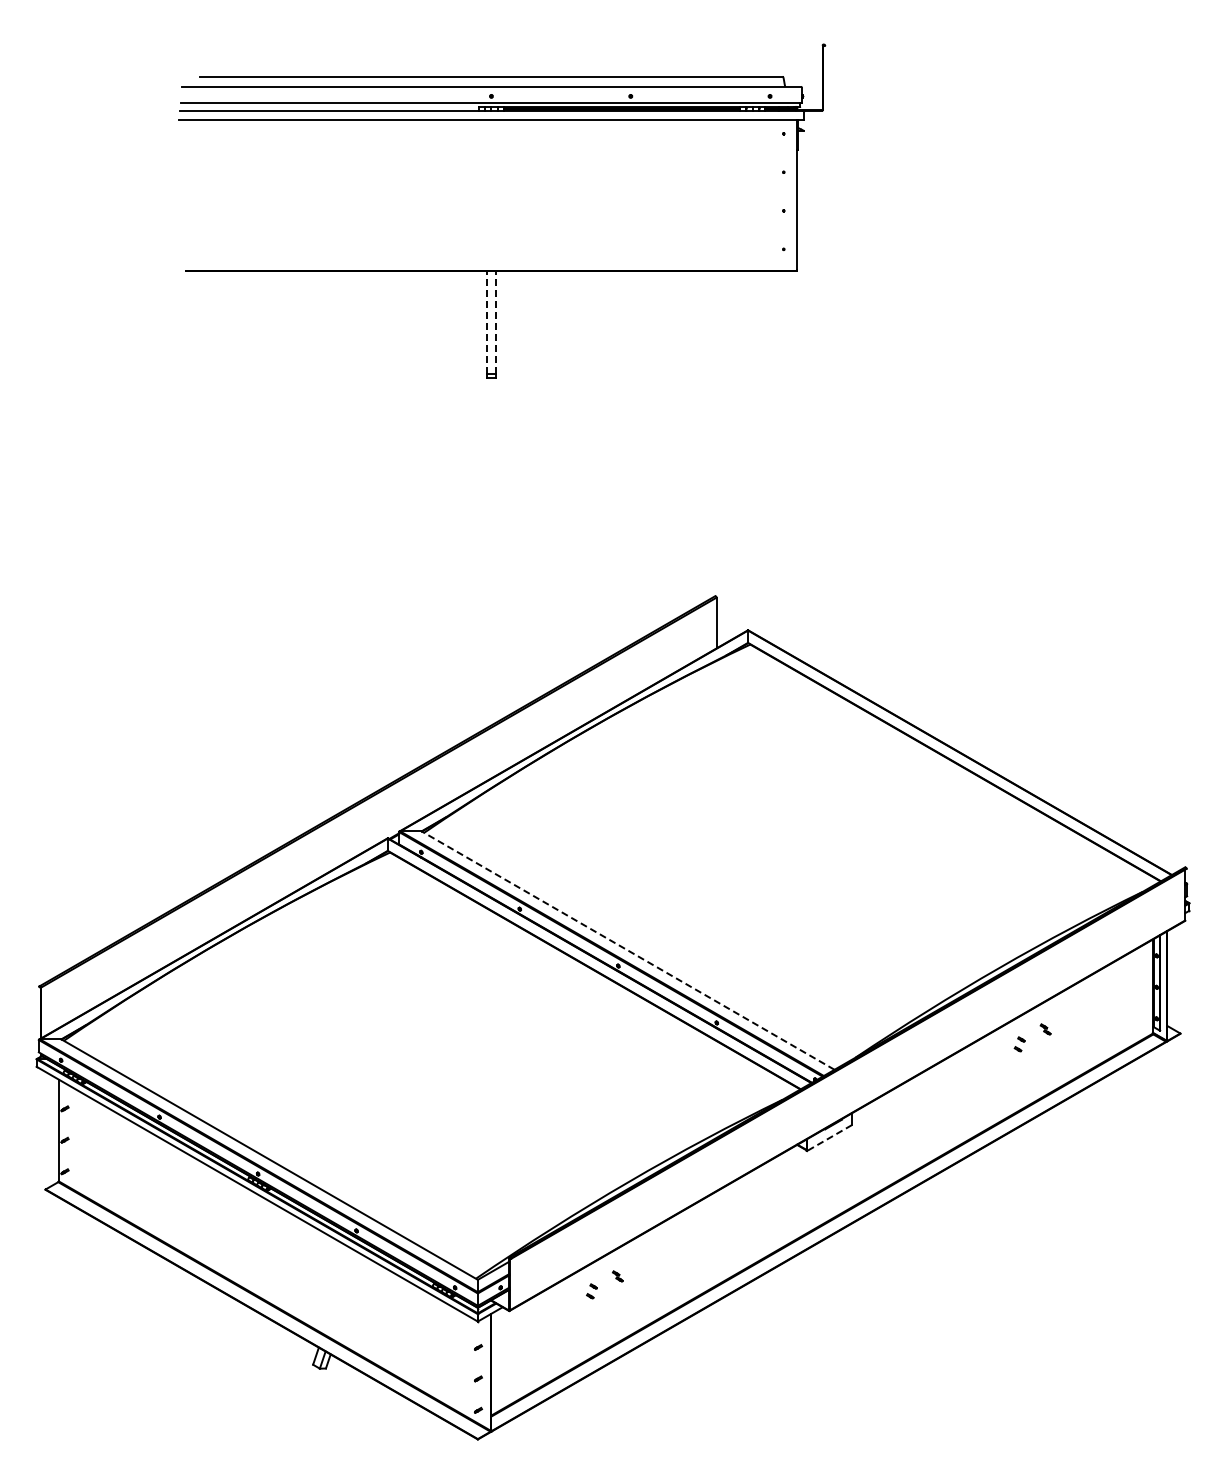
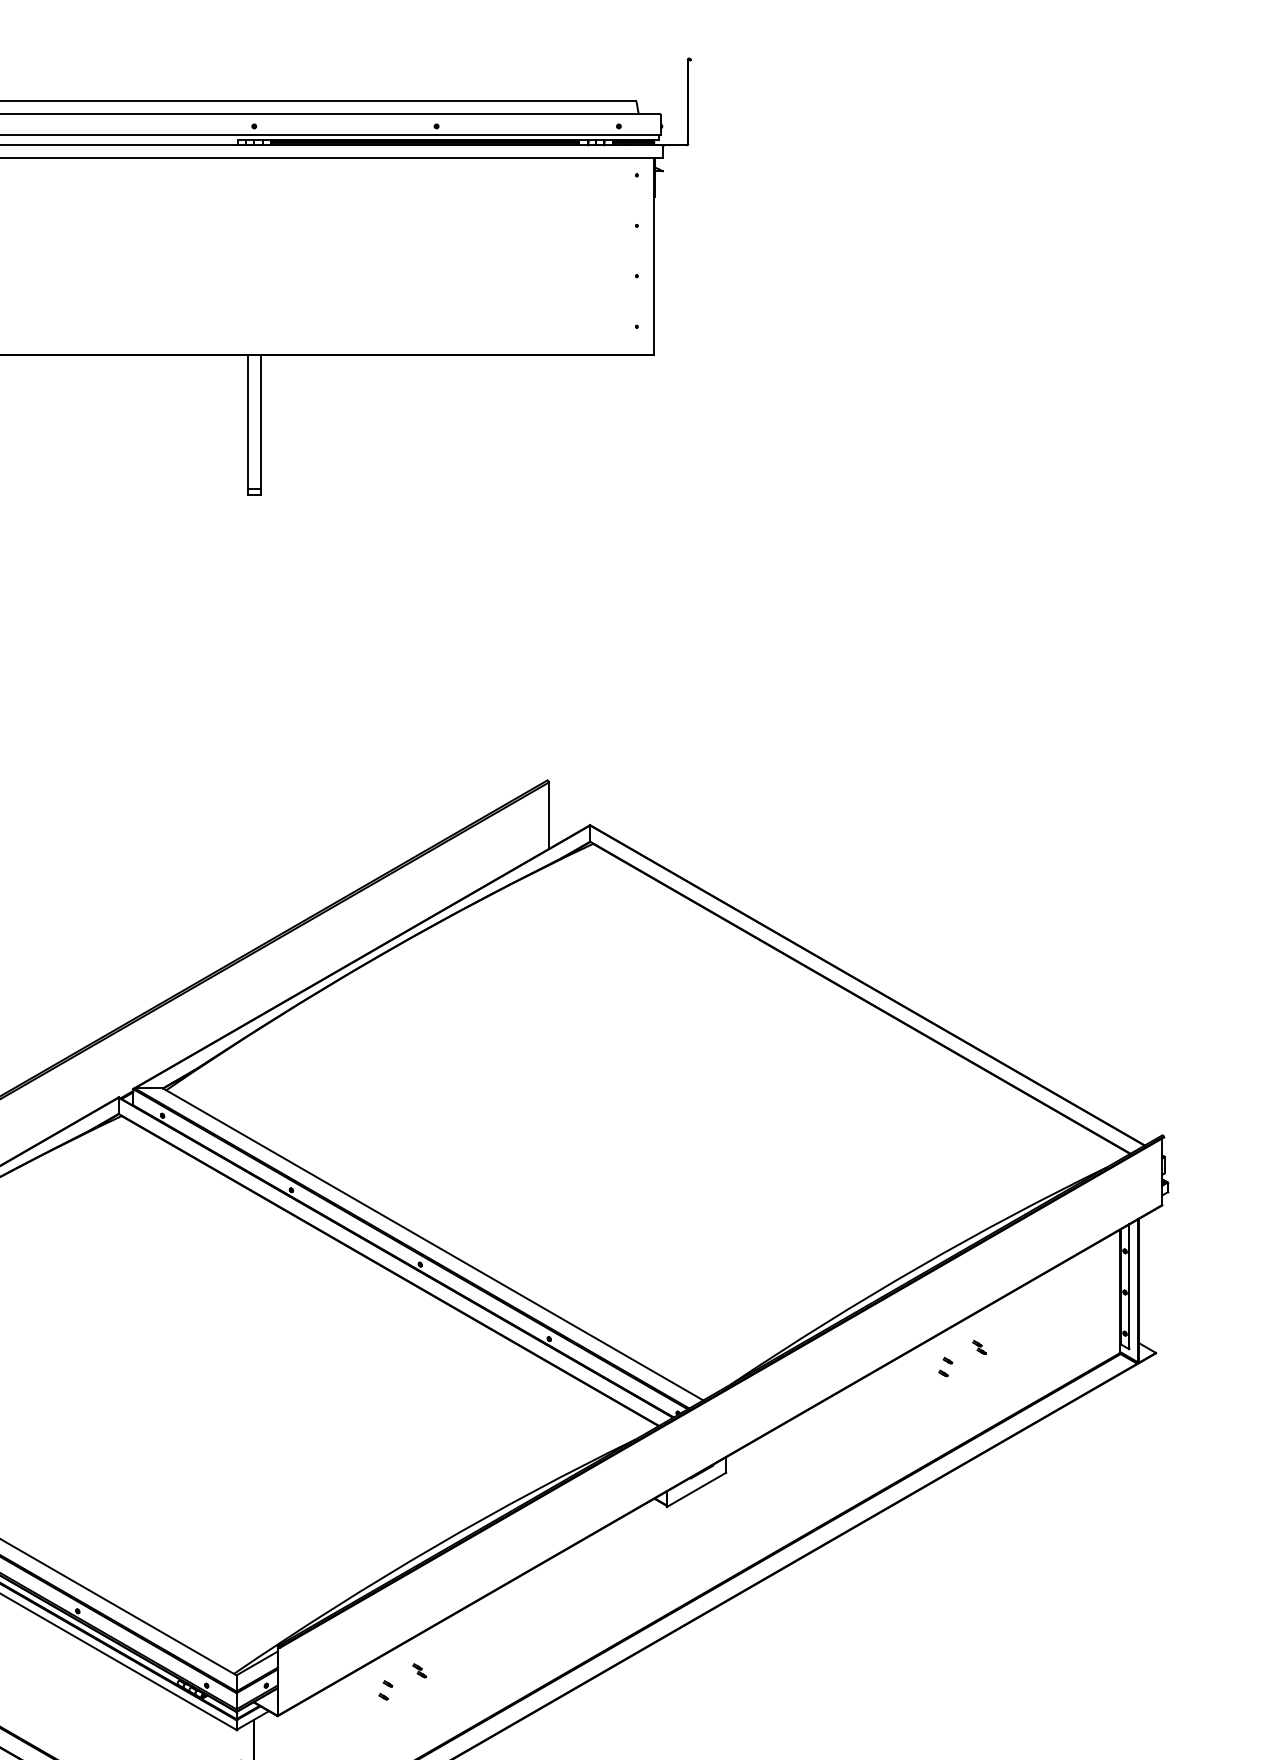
line: (486, 321) -> (247, 421), dashed -> solid
line: (496, 321) -> (260, 421), dashed -> solid
line: (627, 950) -> (432, 1244), dashed -> solid
line: (829, 1138) -> (696, 1490), dashed -> solid

